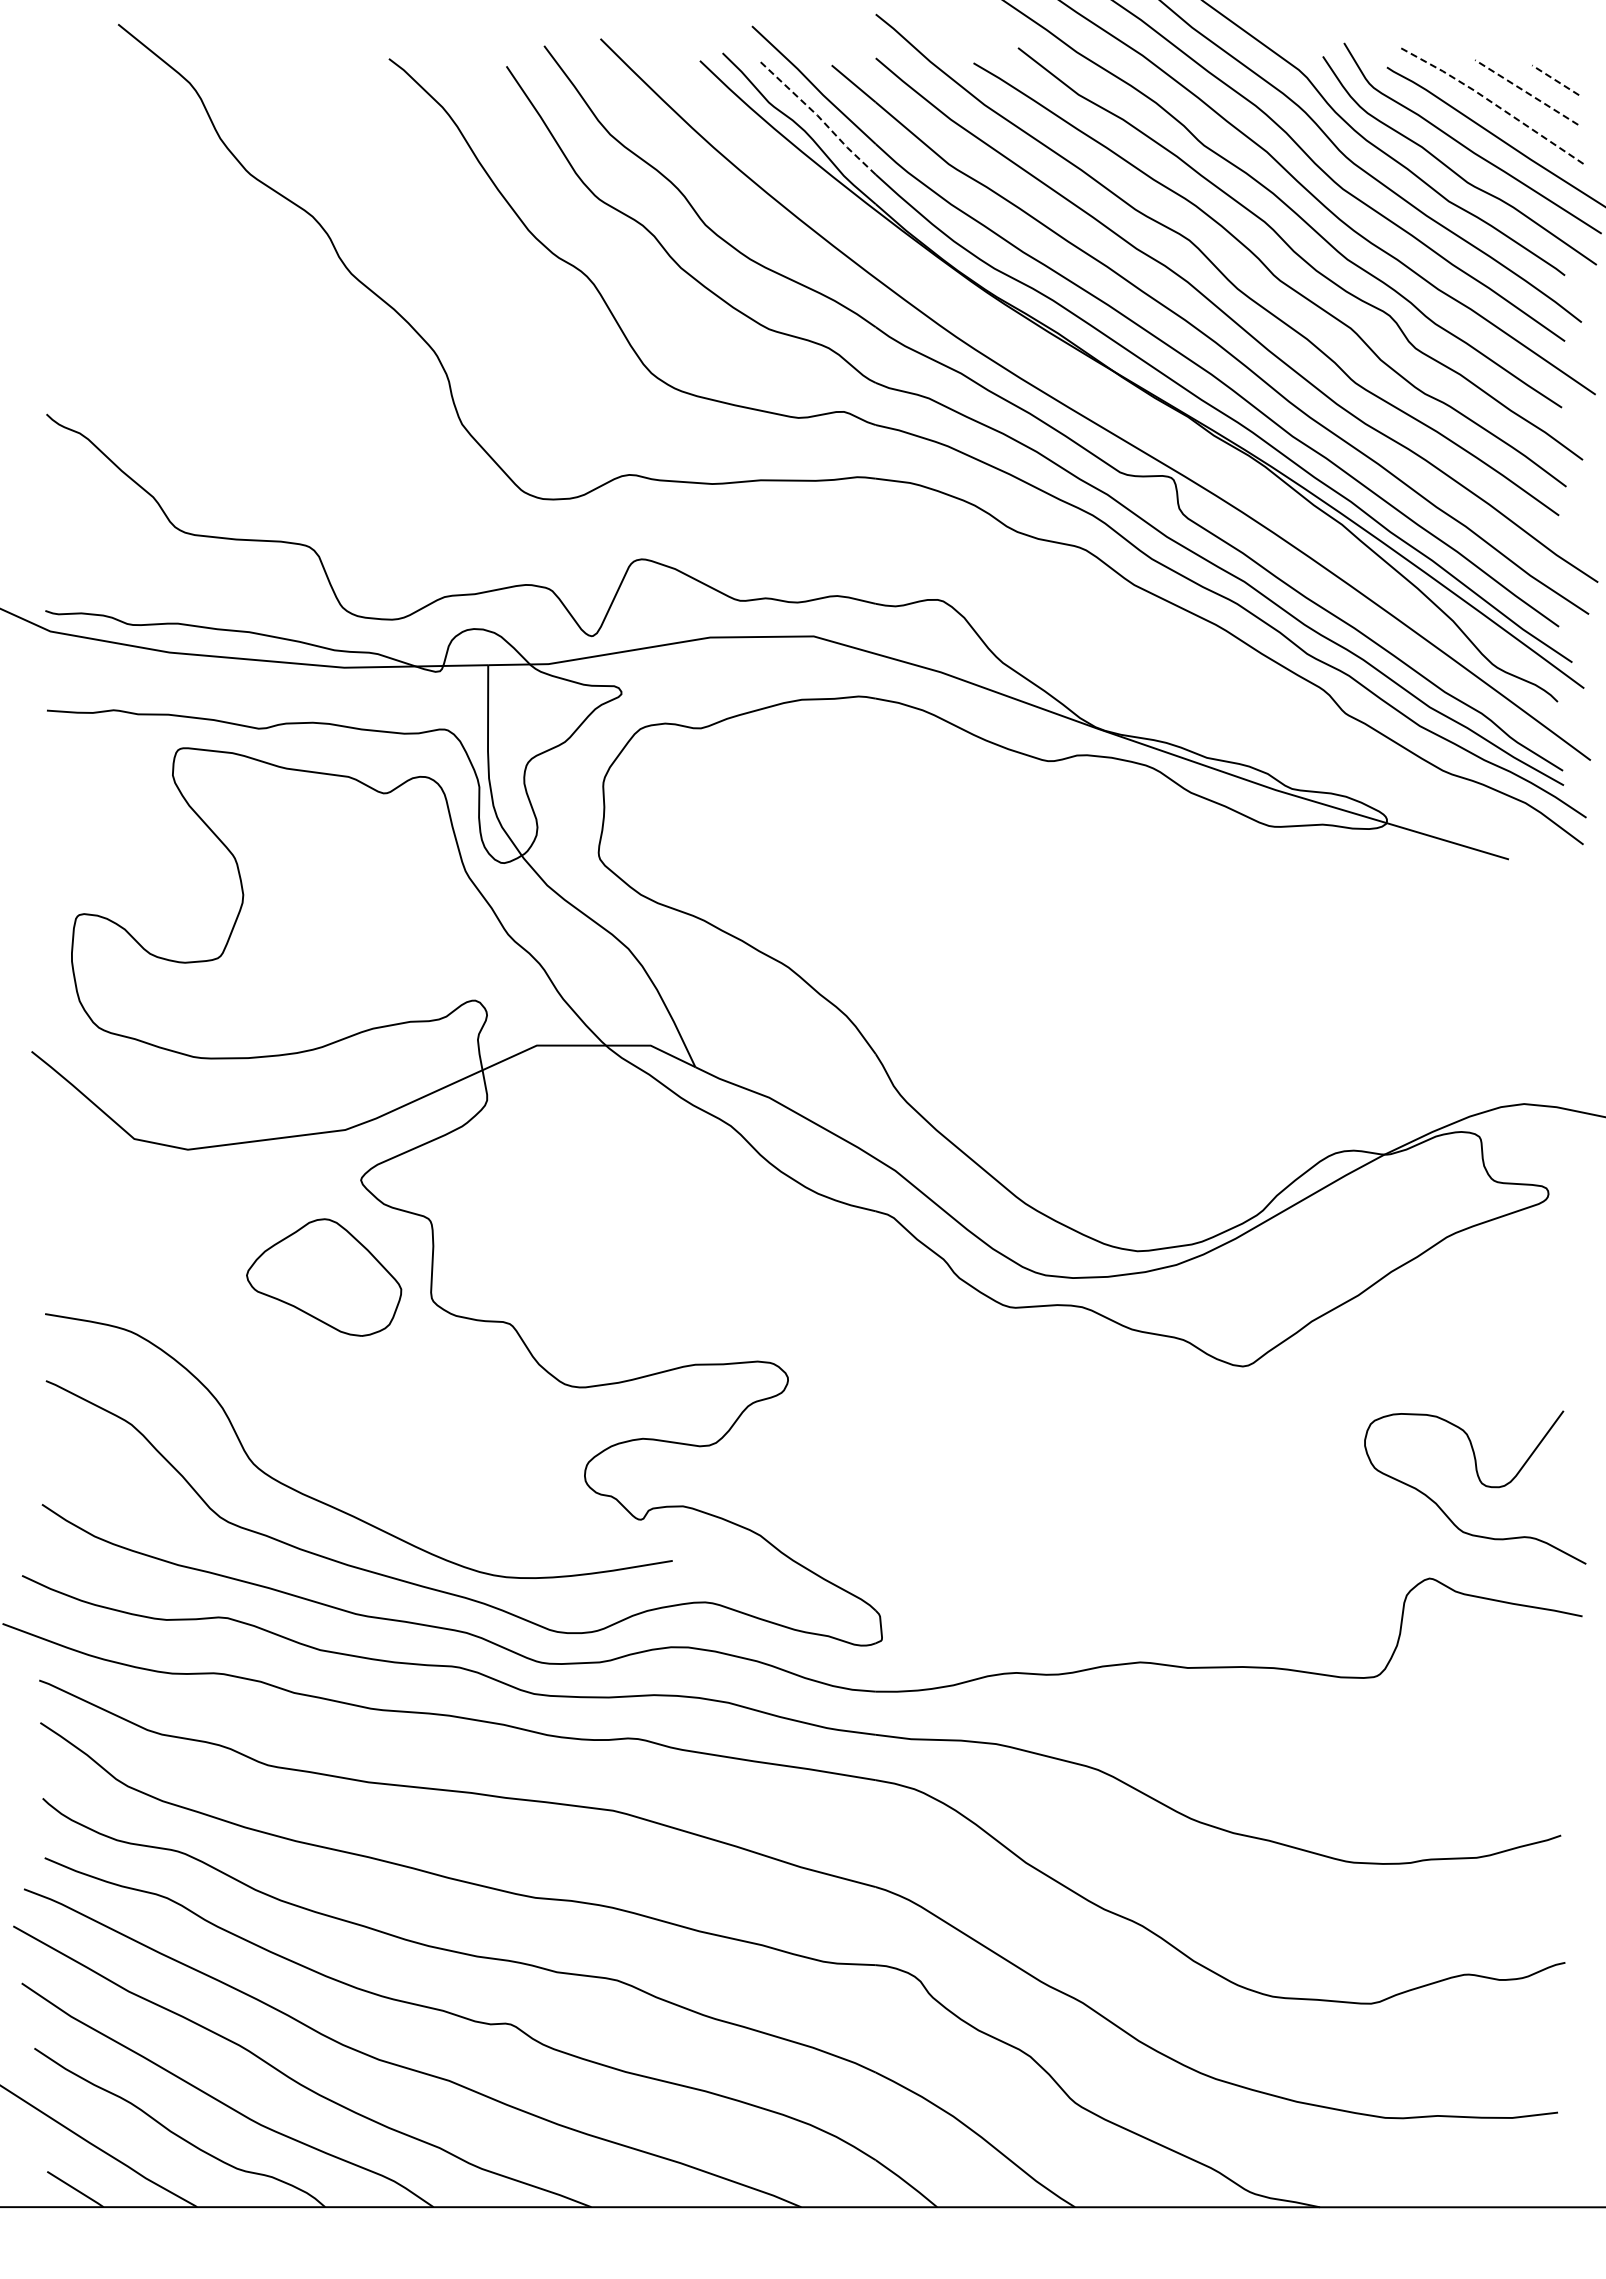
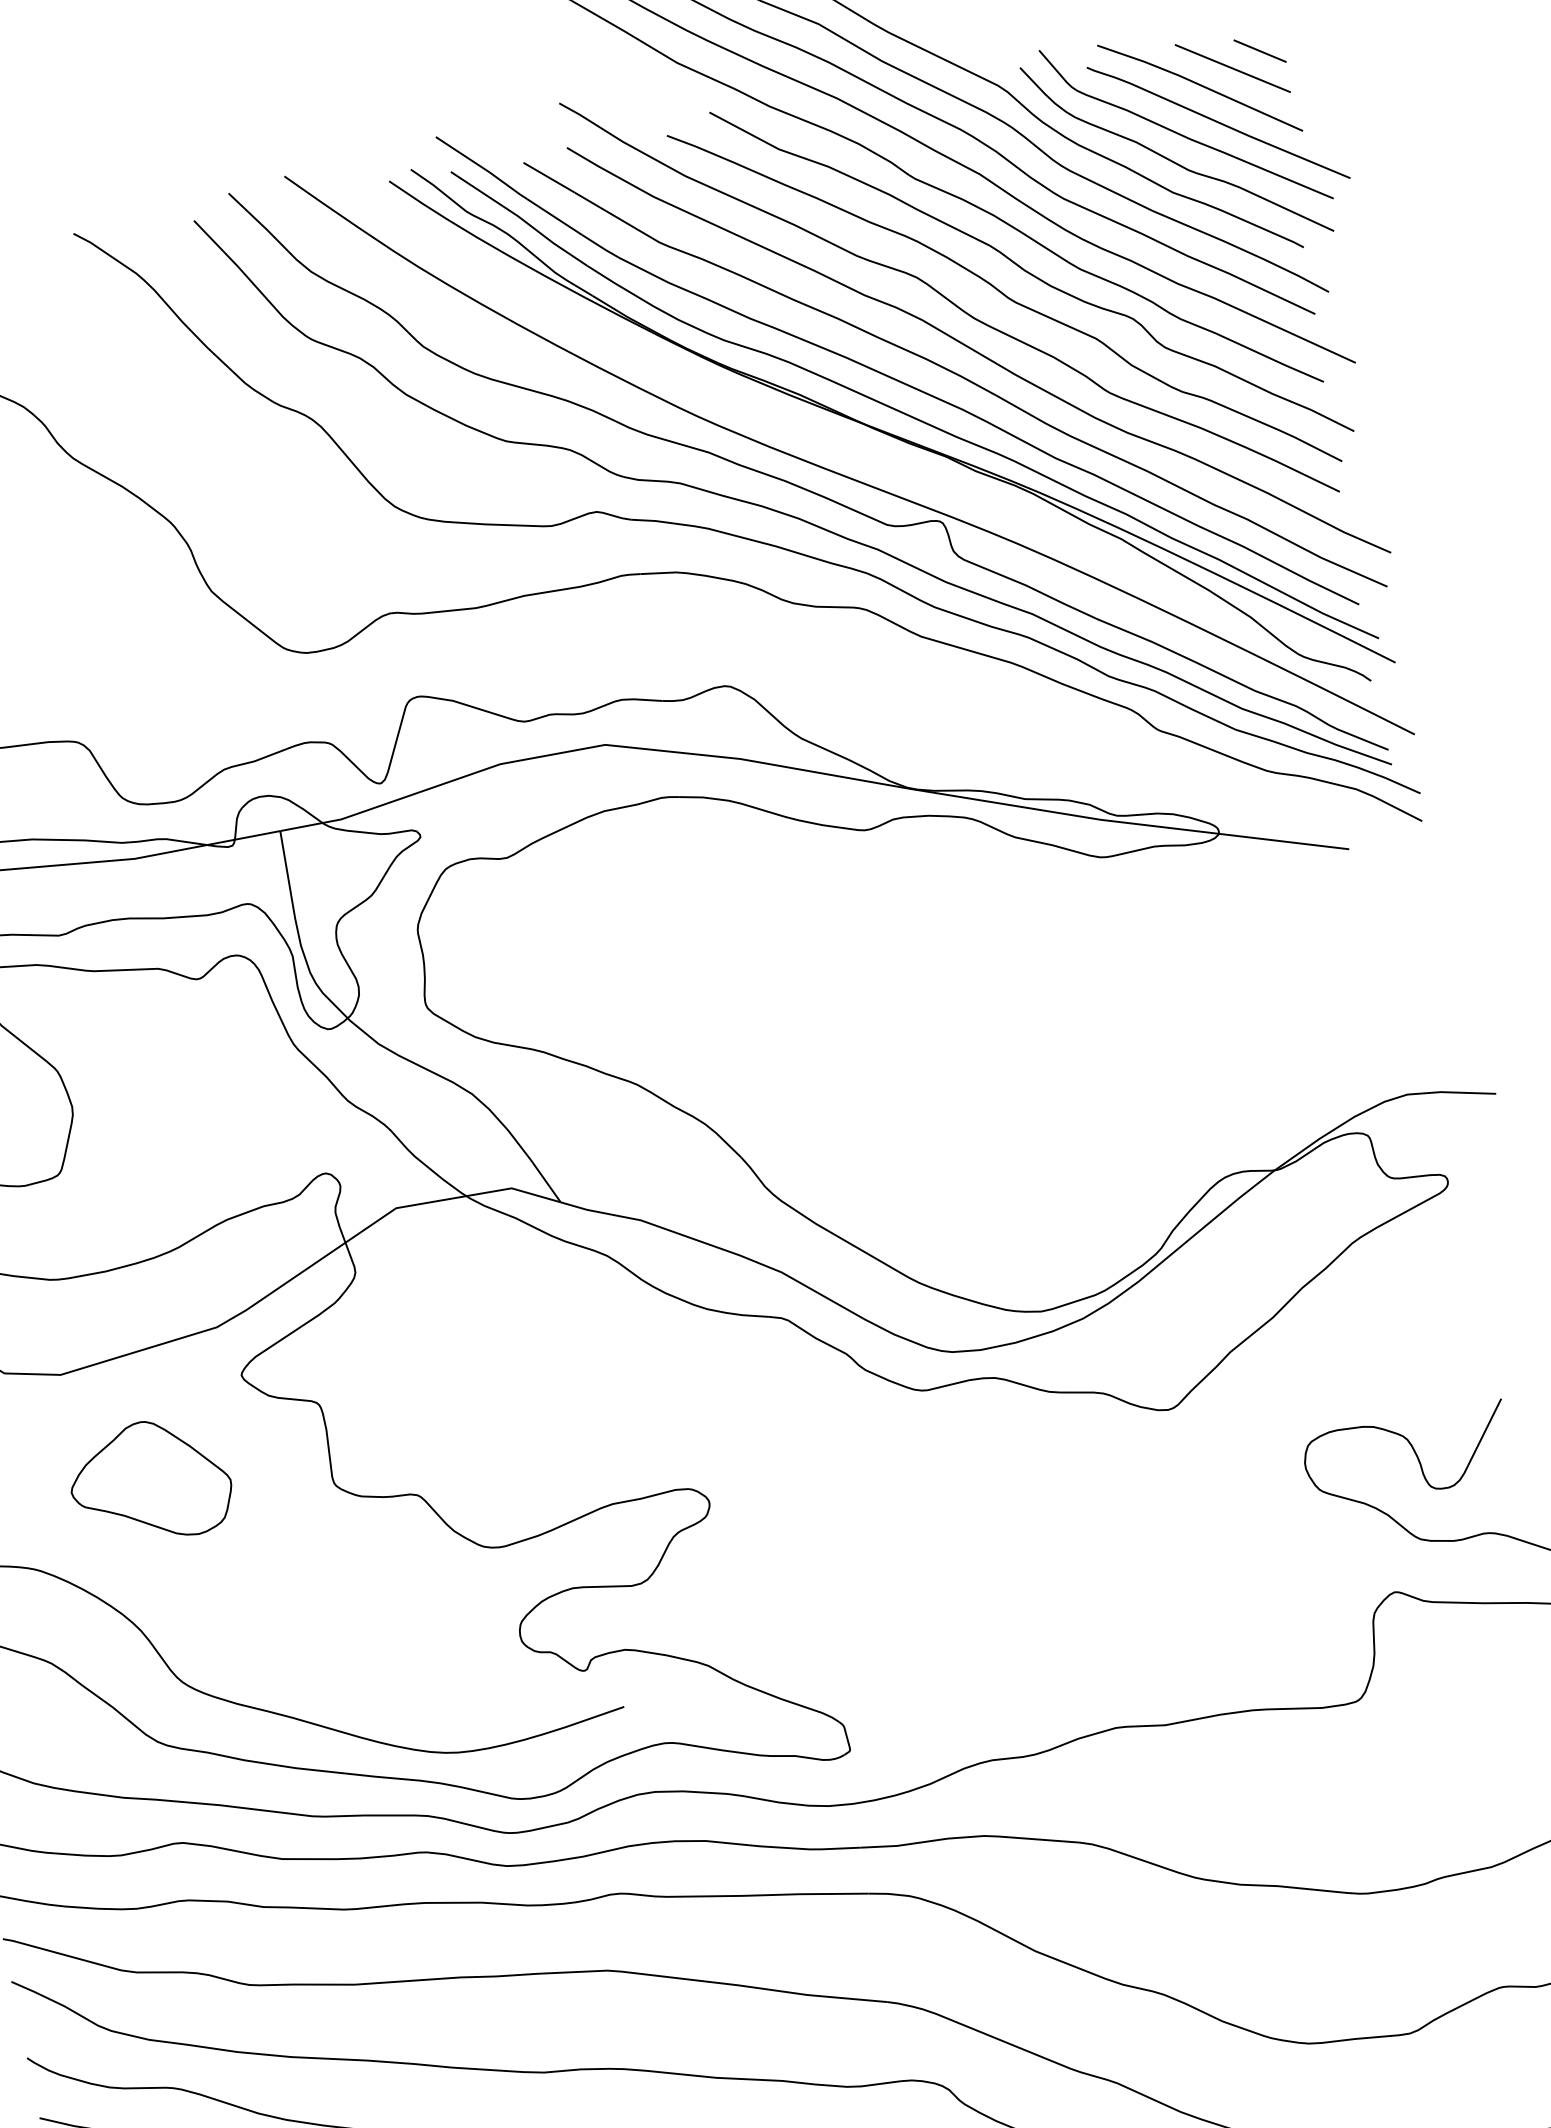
line: (1555, 80) -> (1259, 51), dashed -> solid
line: (1526, 92) -> (1232, 68), dashed -> solid
line: (1492, 102) -> (1199, 84), dashed -> solid
line: (818, 117) -> (519, 217), dashed -> solid
part: (324, 1277) -> (150, 1481), moved

